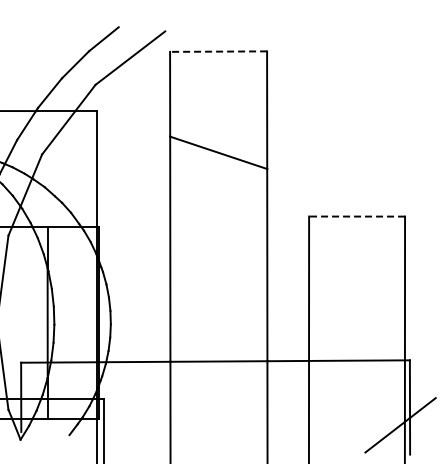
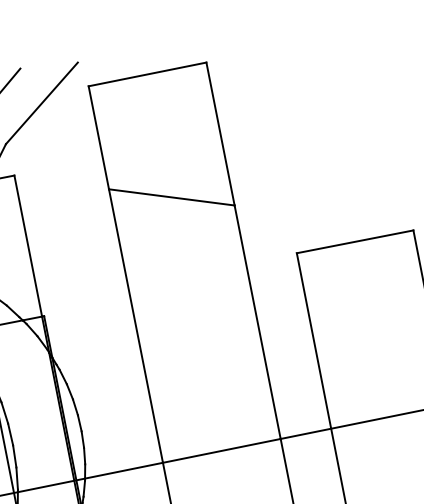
line: (218, 51) -> (147, 74), dashed -> solid
line: (357, 216) -> (355, 241), dashed -> solid

